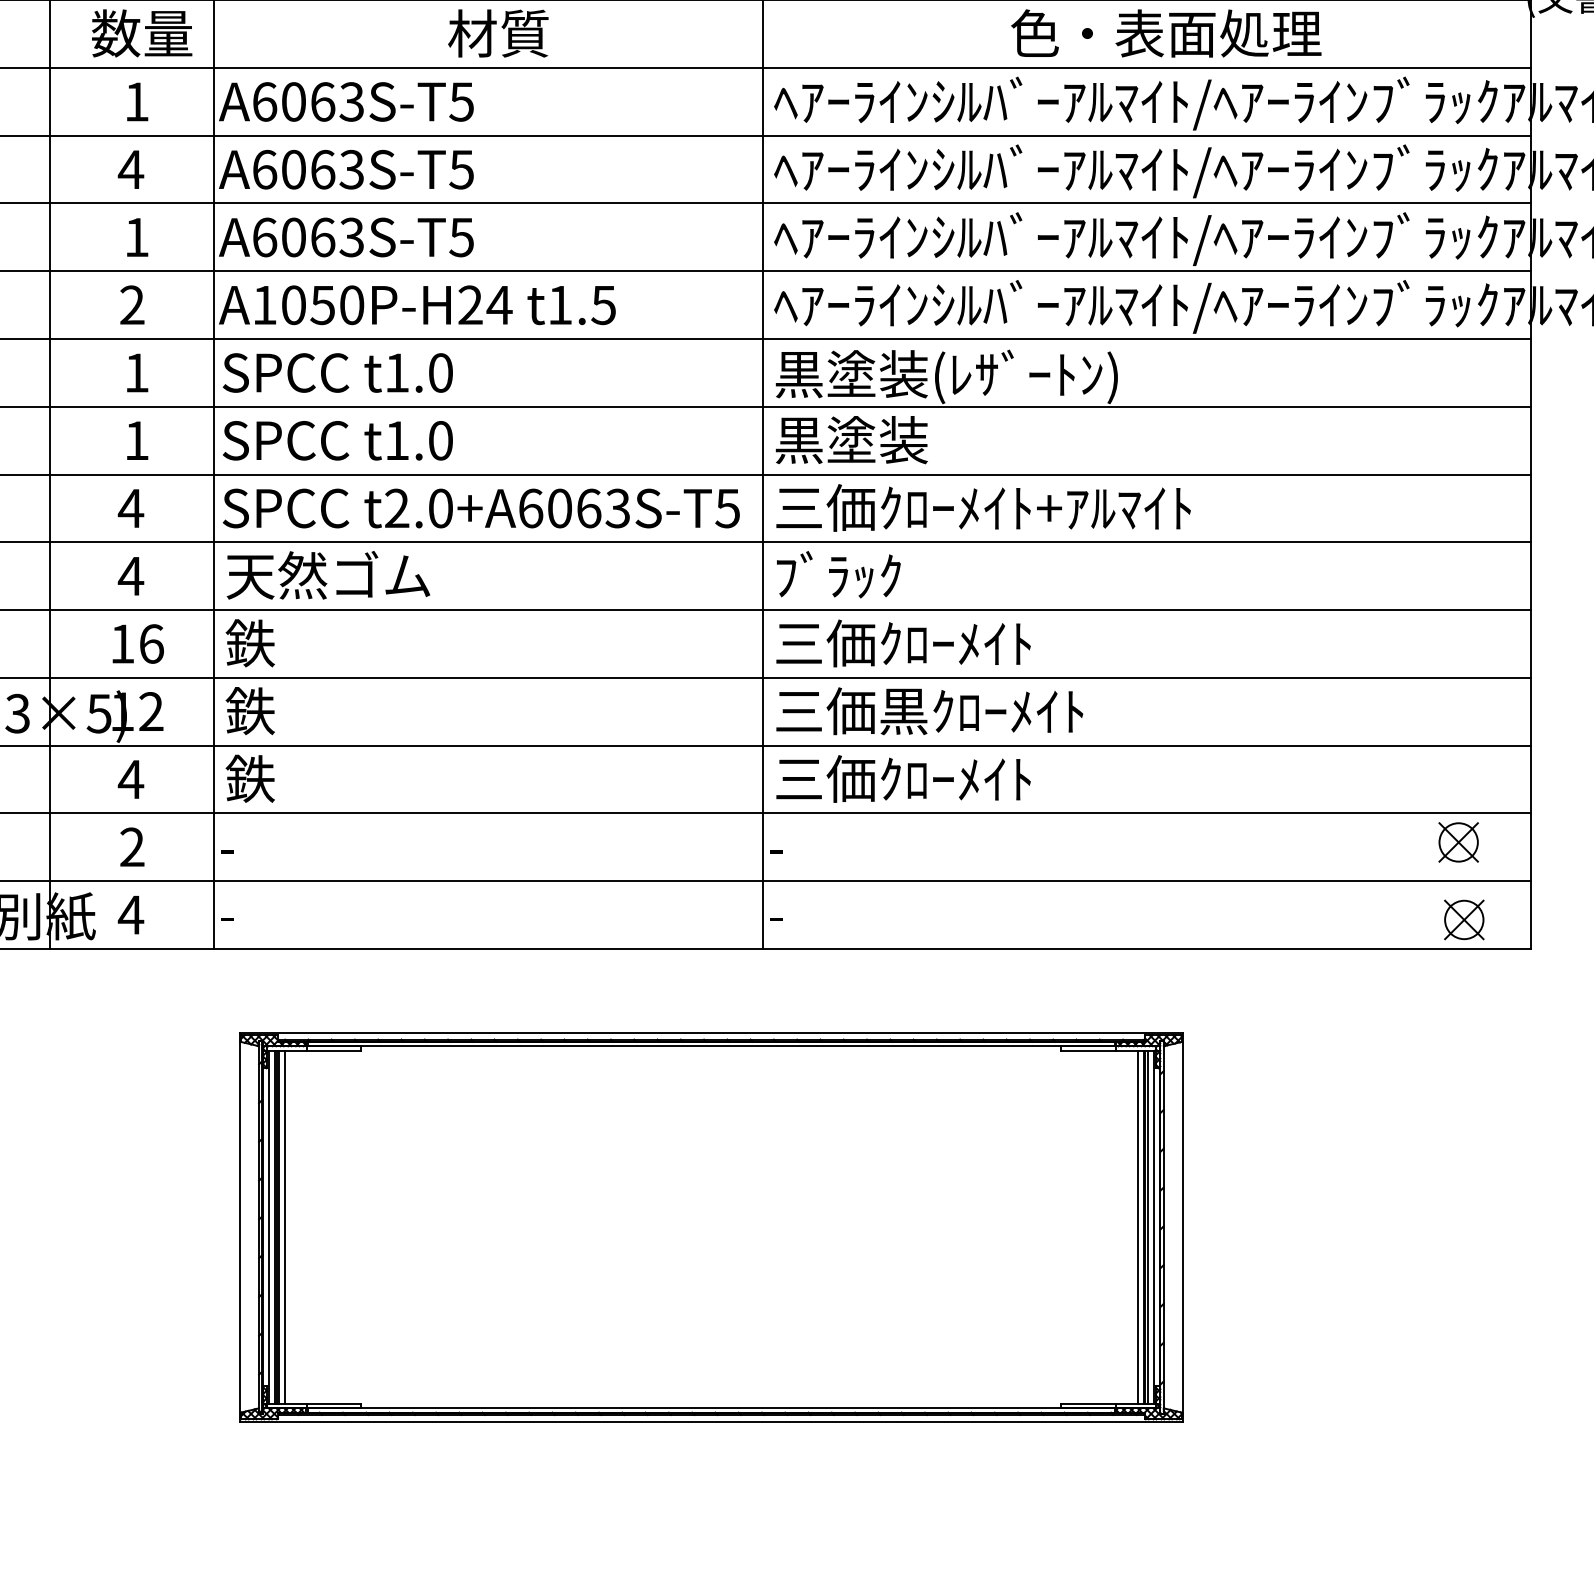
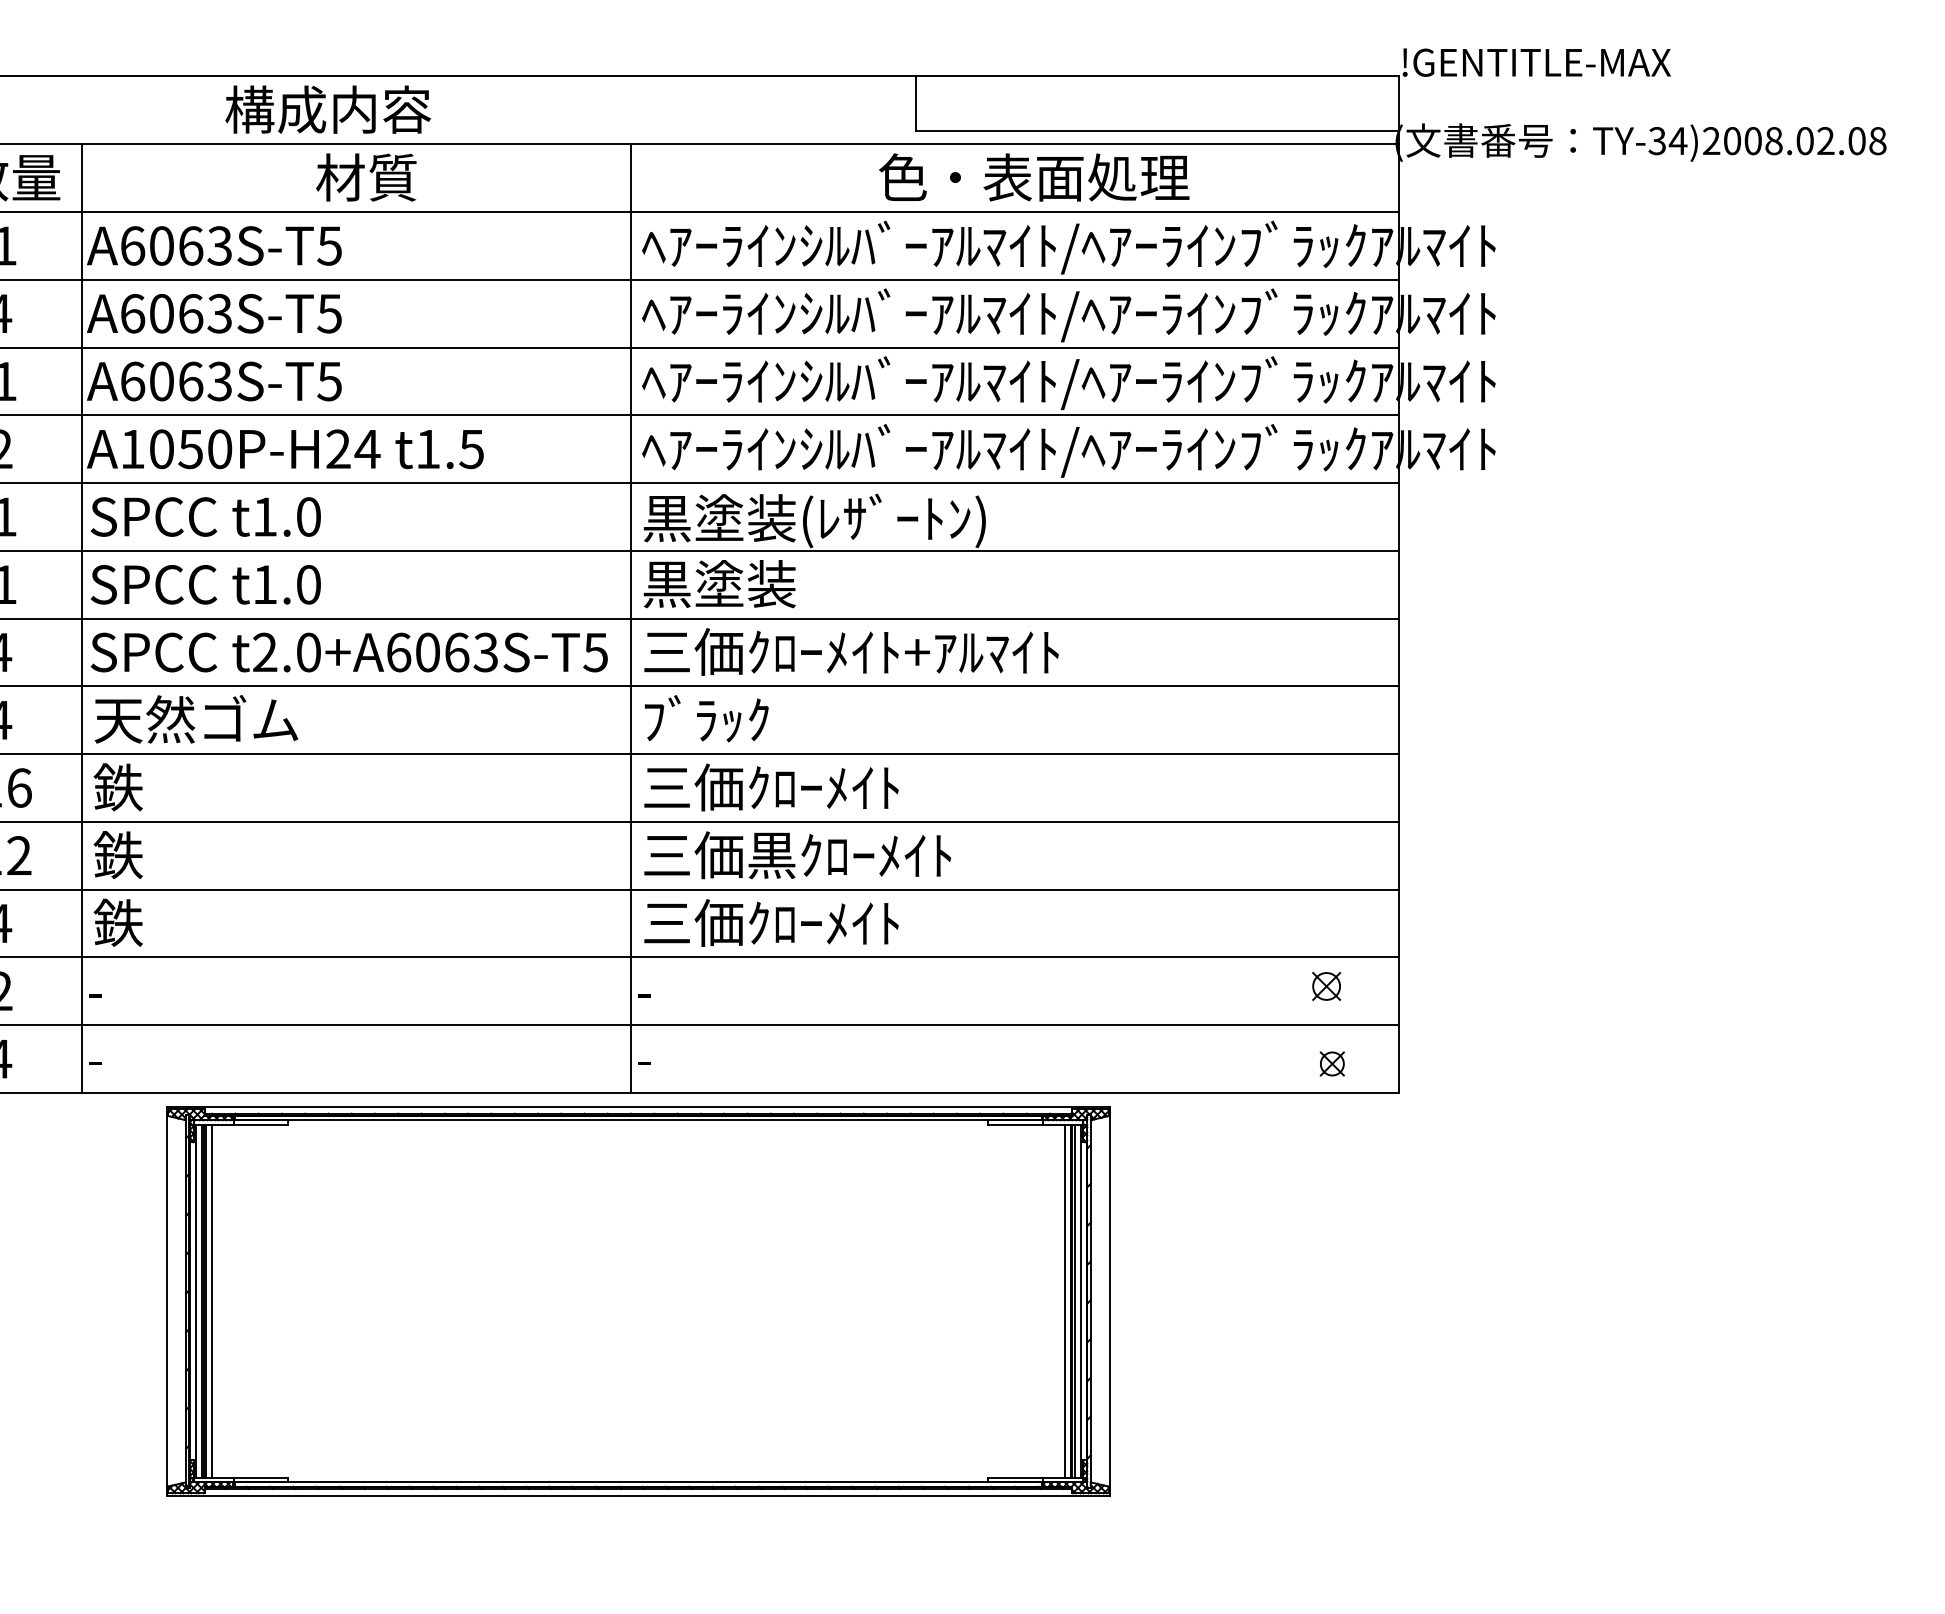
part: (1458, 842) -> (1326, 986), size x0.7
part: (1464, 919) -> (1332, 1063), size x0.6
part: (711, 1227) -> (638, 1301), moved

